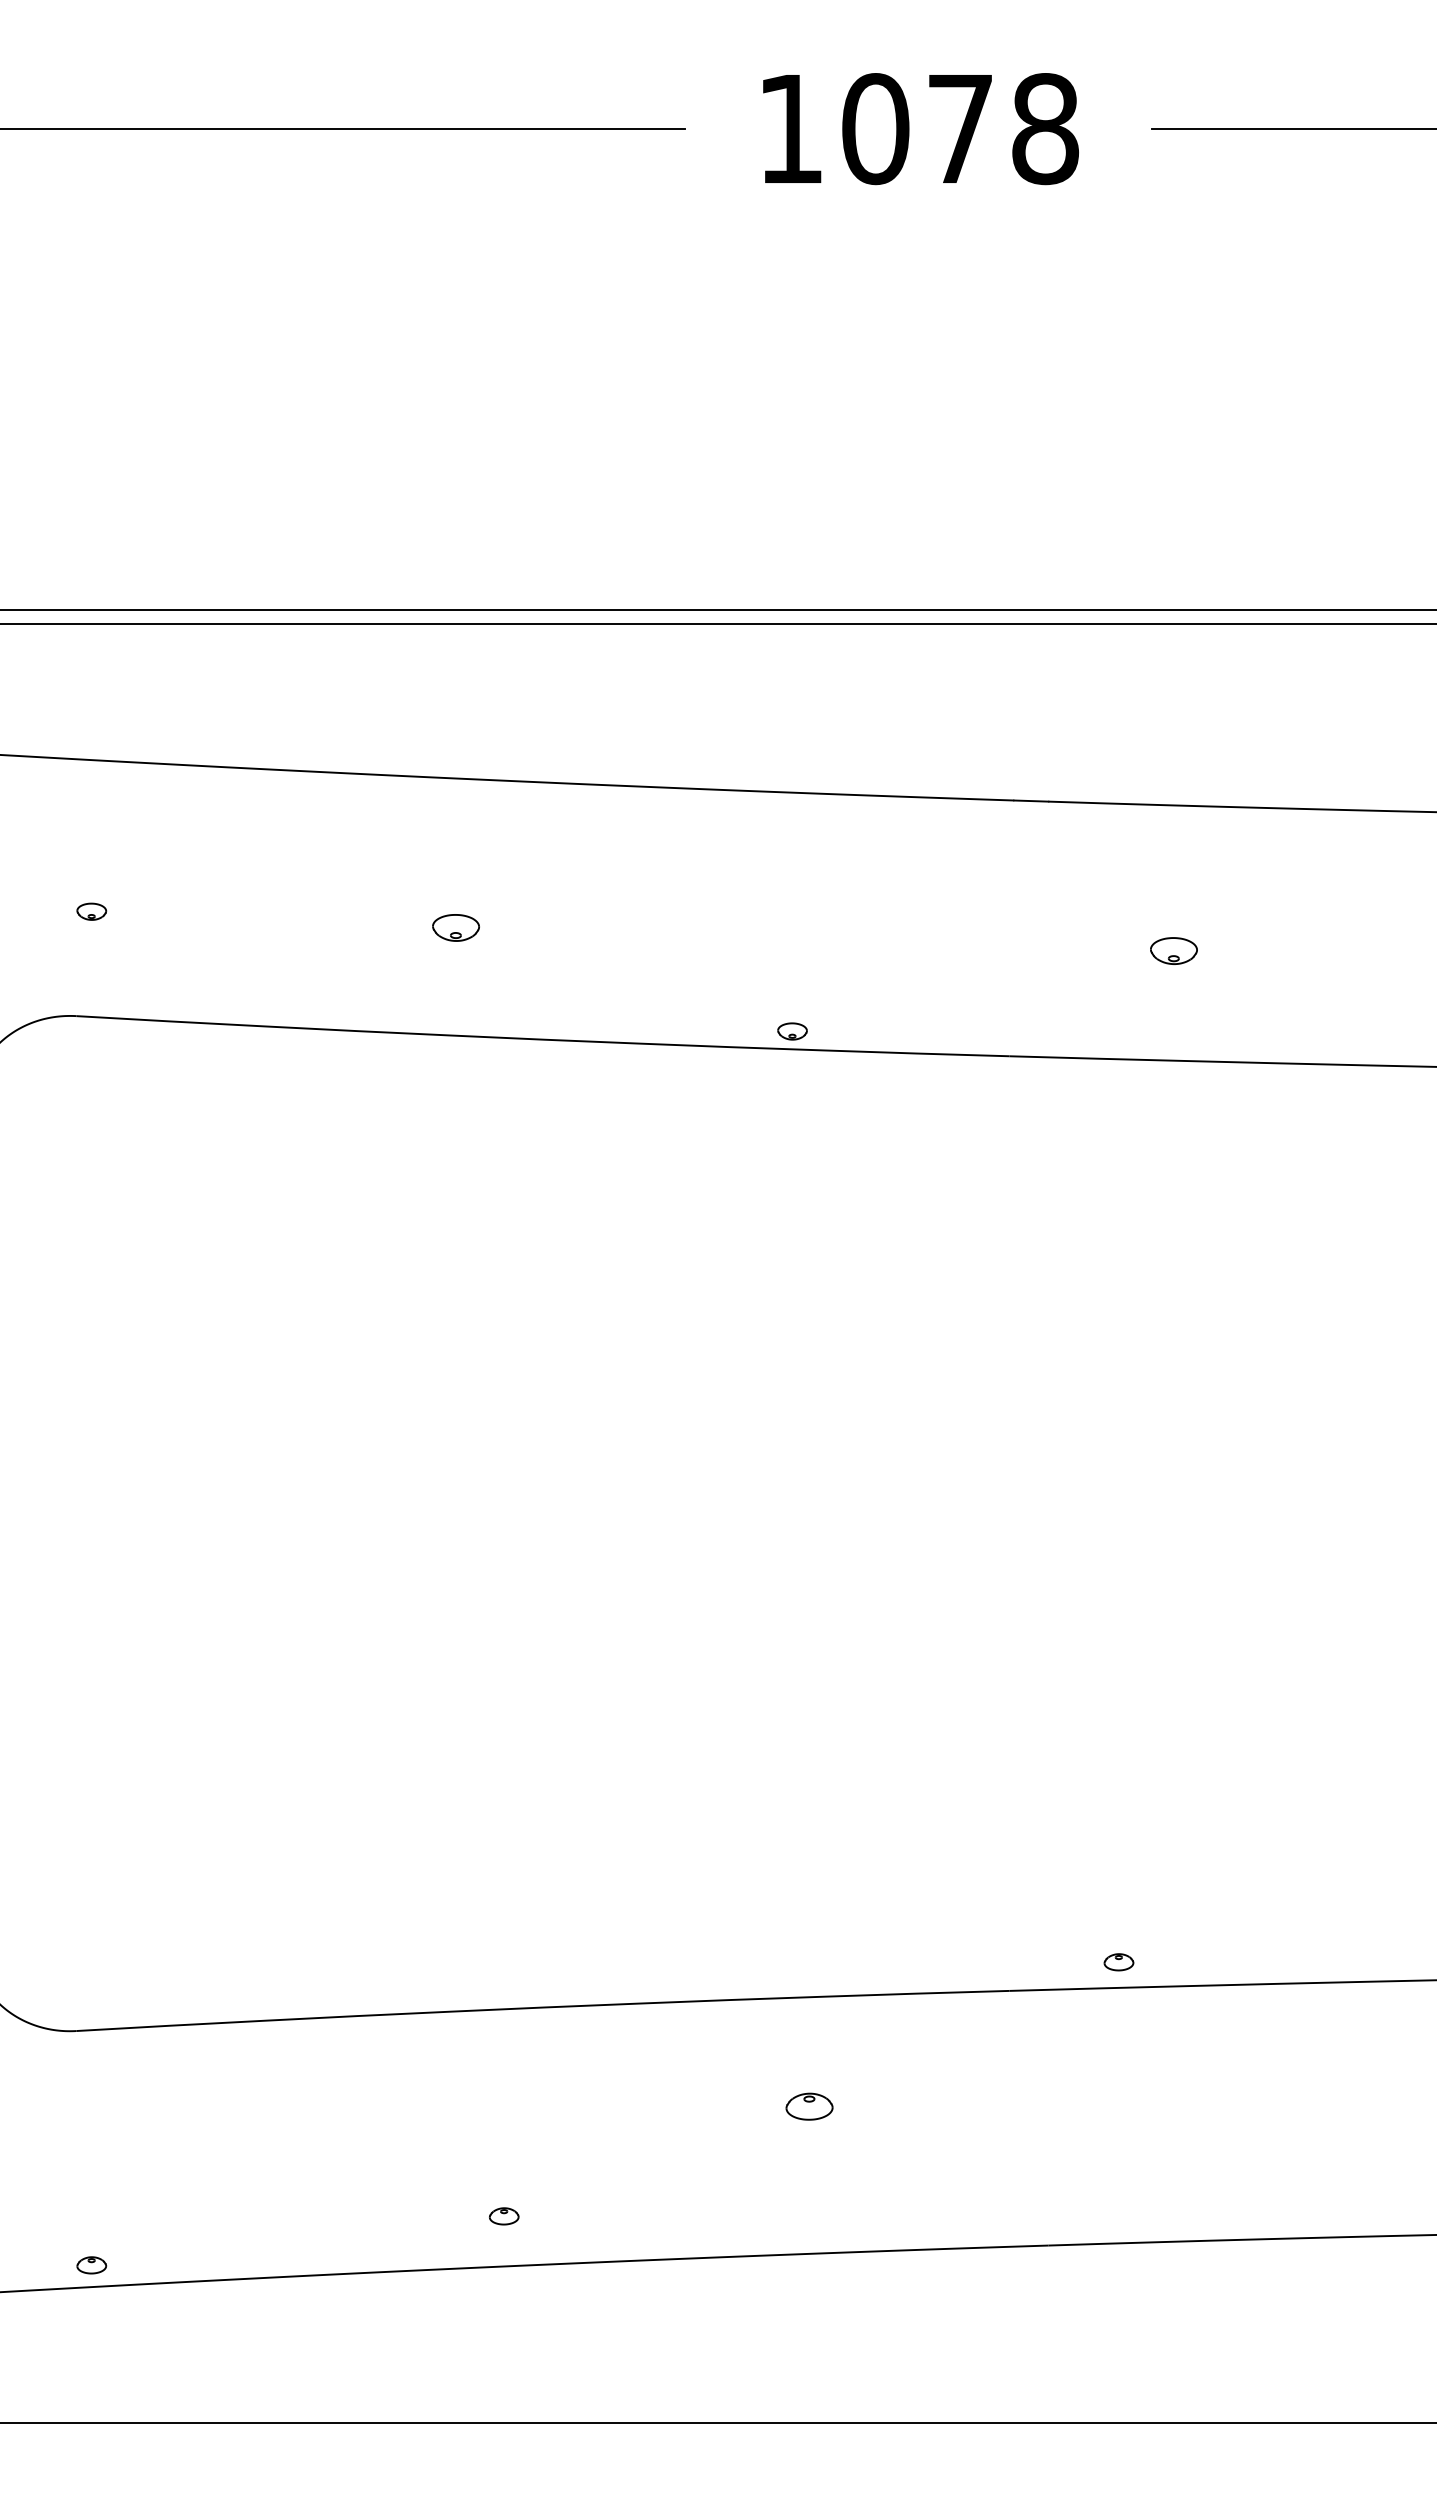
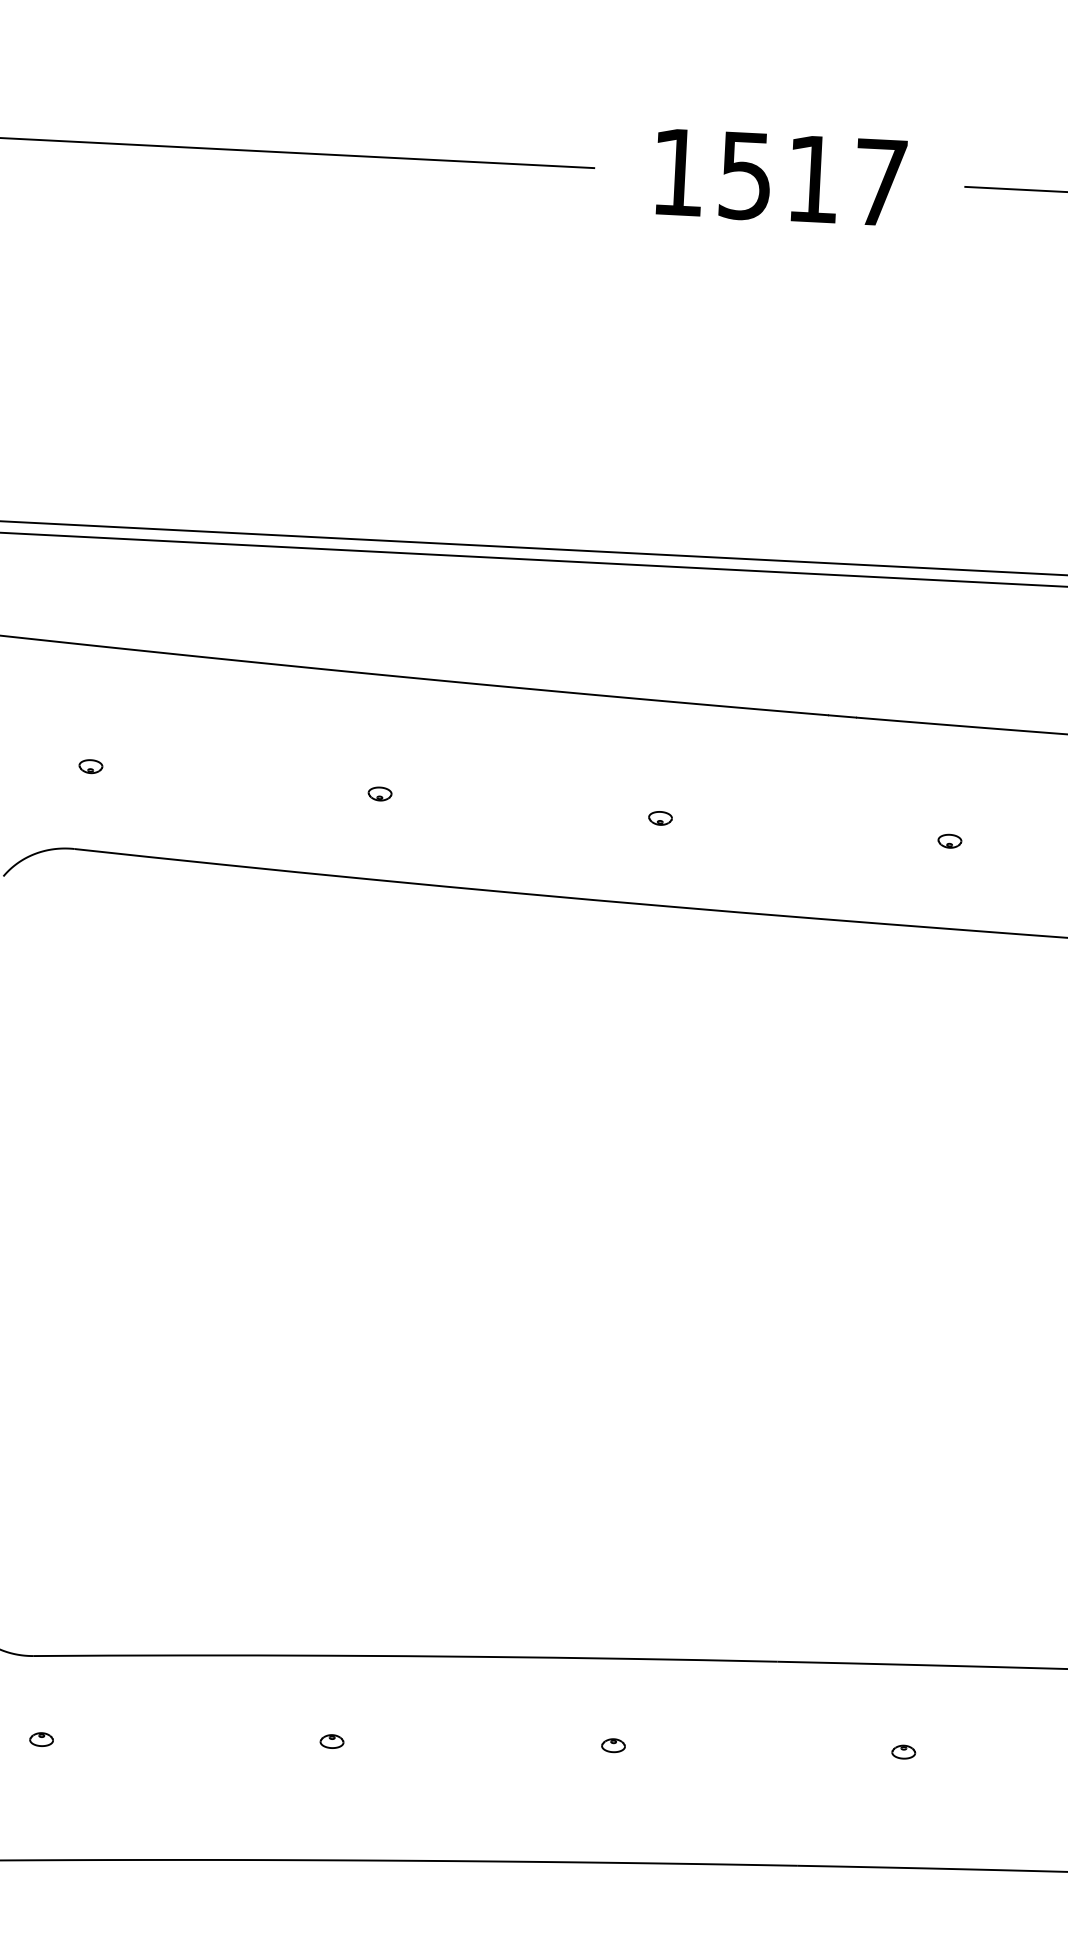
text: (960, 129) -> (813, 179), 1078 -> 1517
part: (456, 927) -> (380, 793), size x0.62
part: (1173, 950) -> (949, 841), size x0.62
part: (792, 1031) -> (660, 818), moved
part: (1118, 1962) -> (903, 1752), moved
part: (809, 2106) -> (613, 1745), size x0.62
part: (503, 2216) -> (331, 1741), moved
part: (91, 2265) -> (41, 1739), moved

